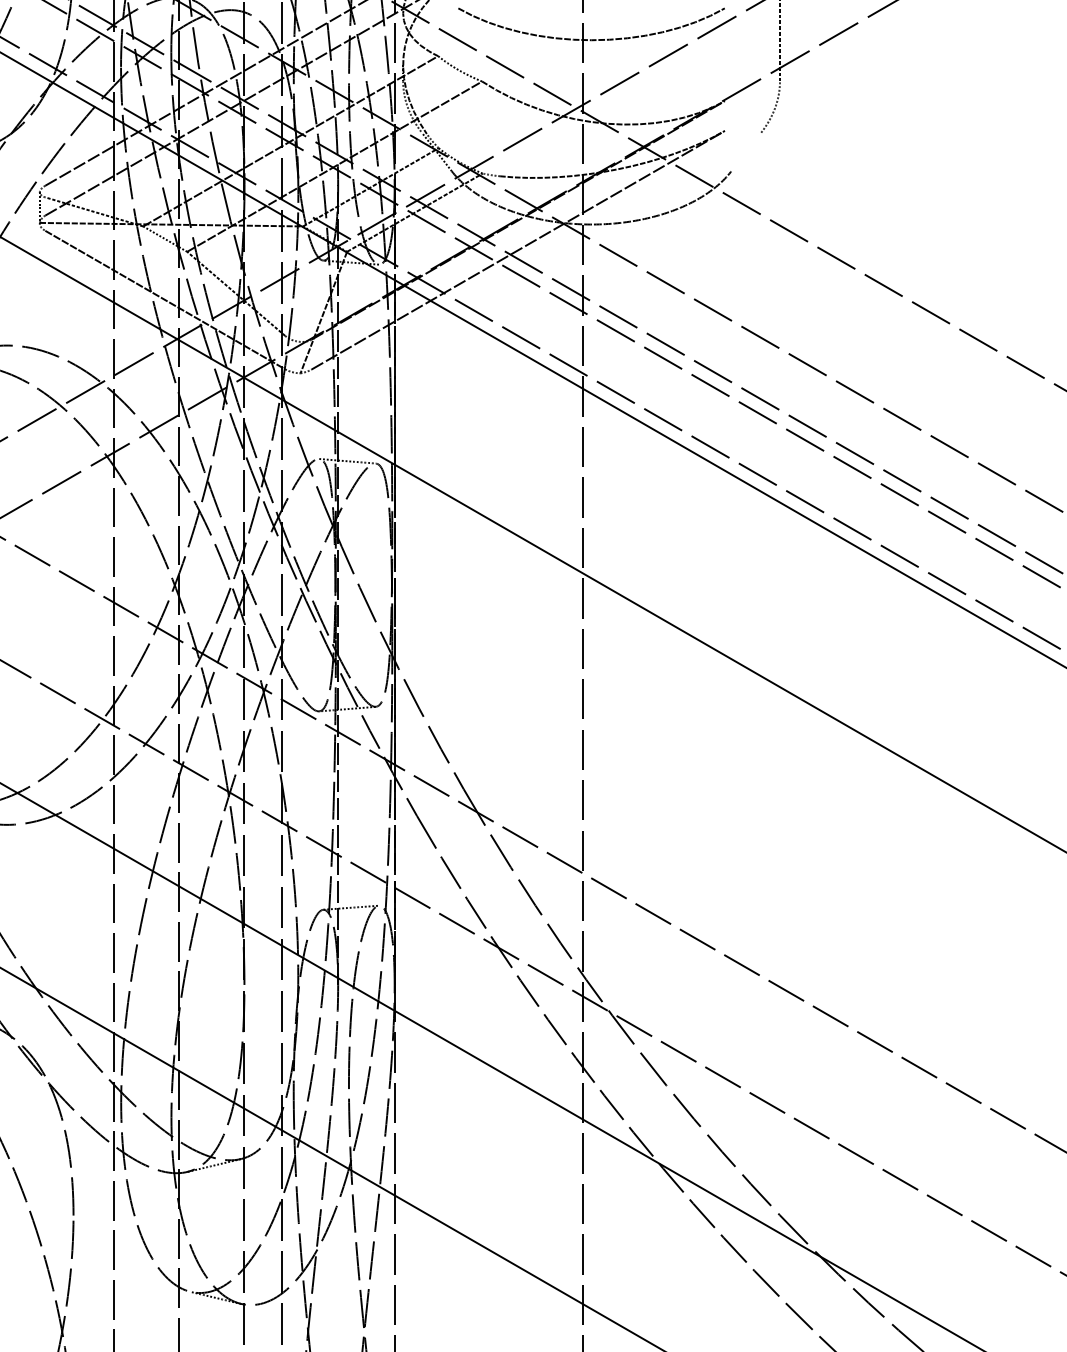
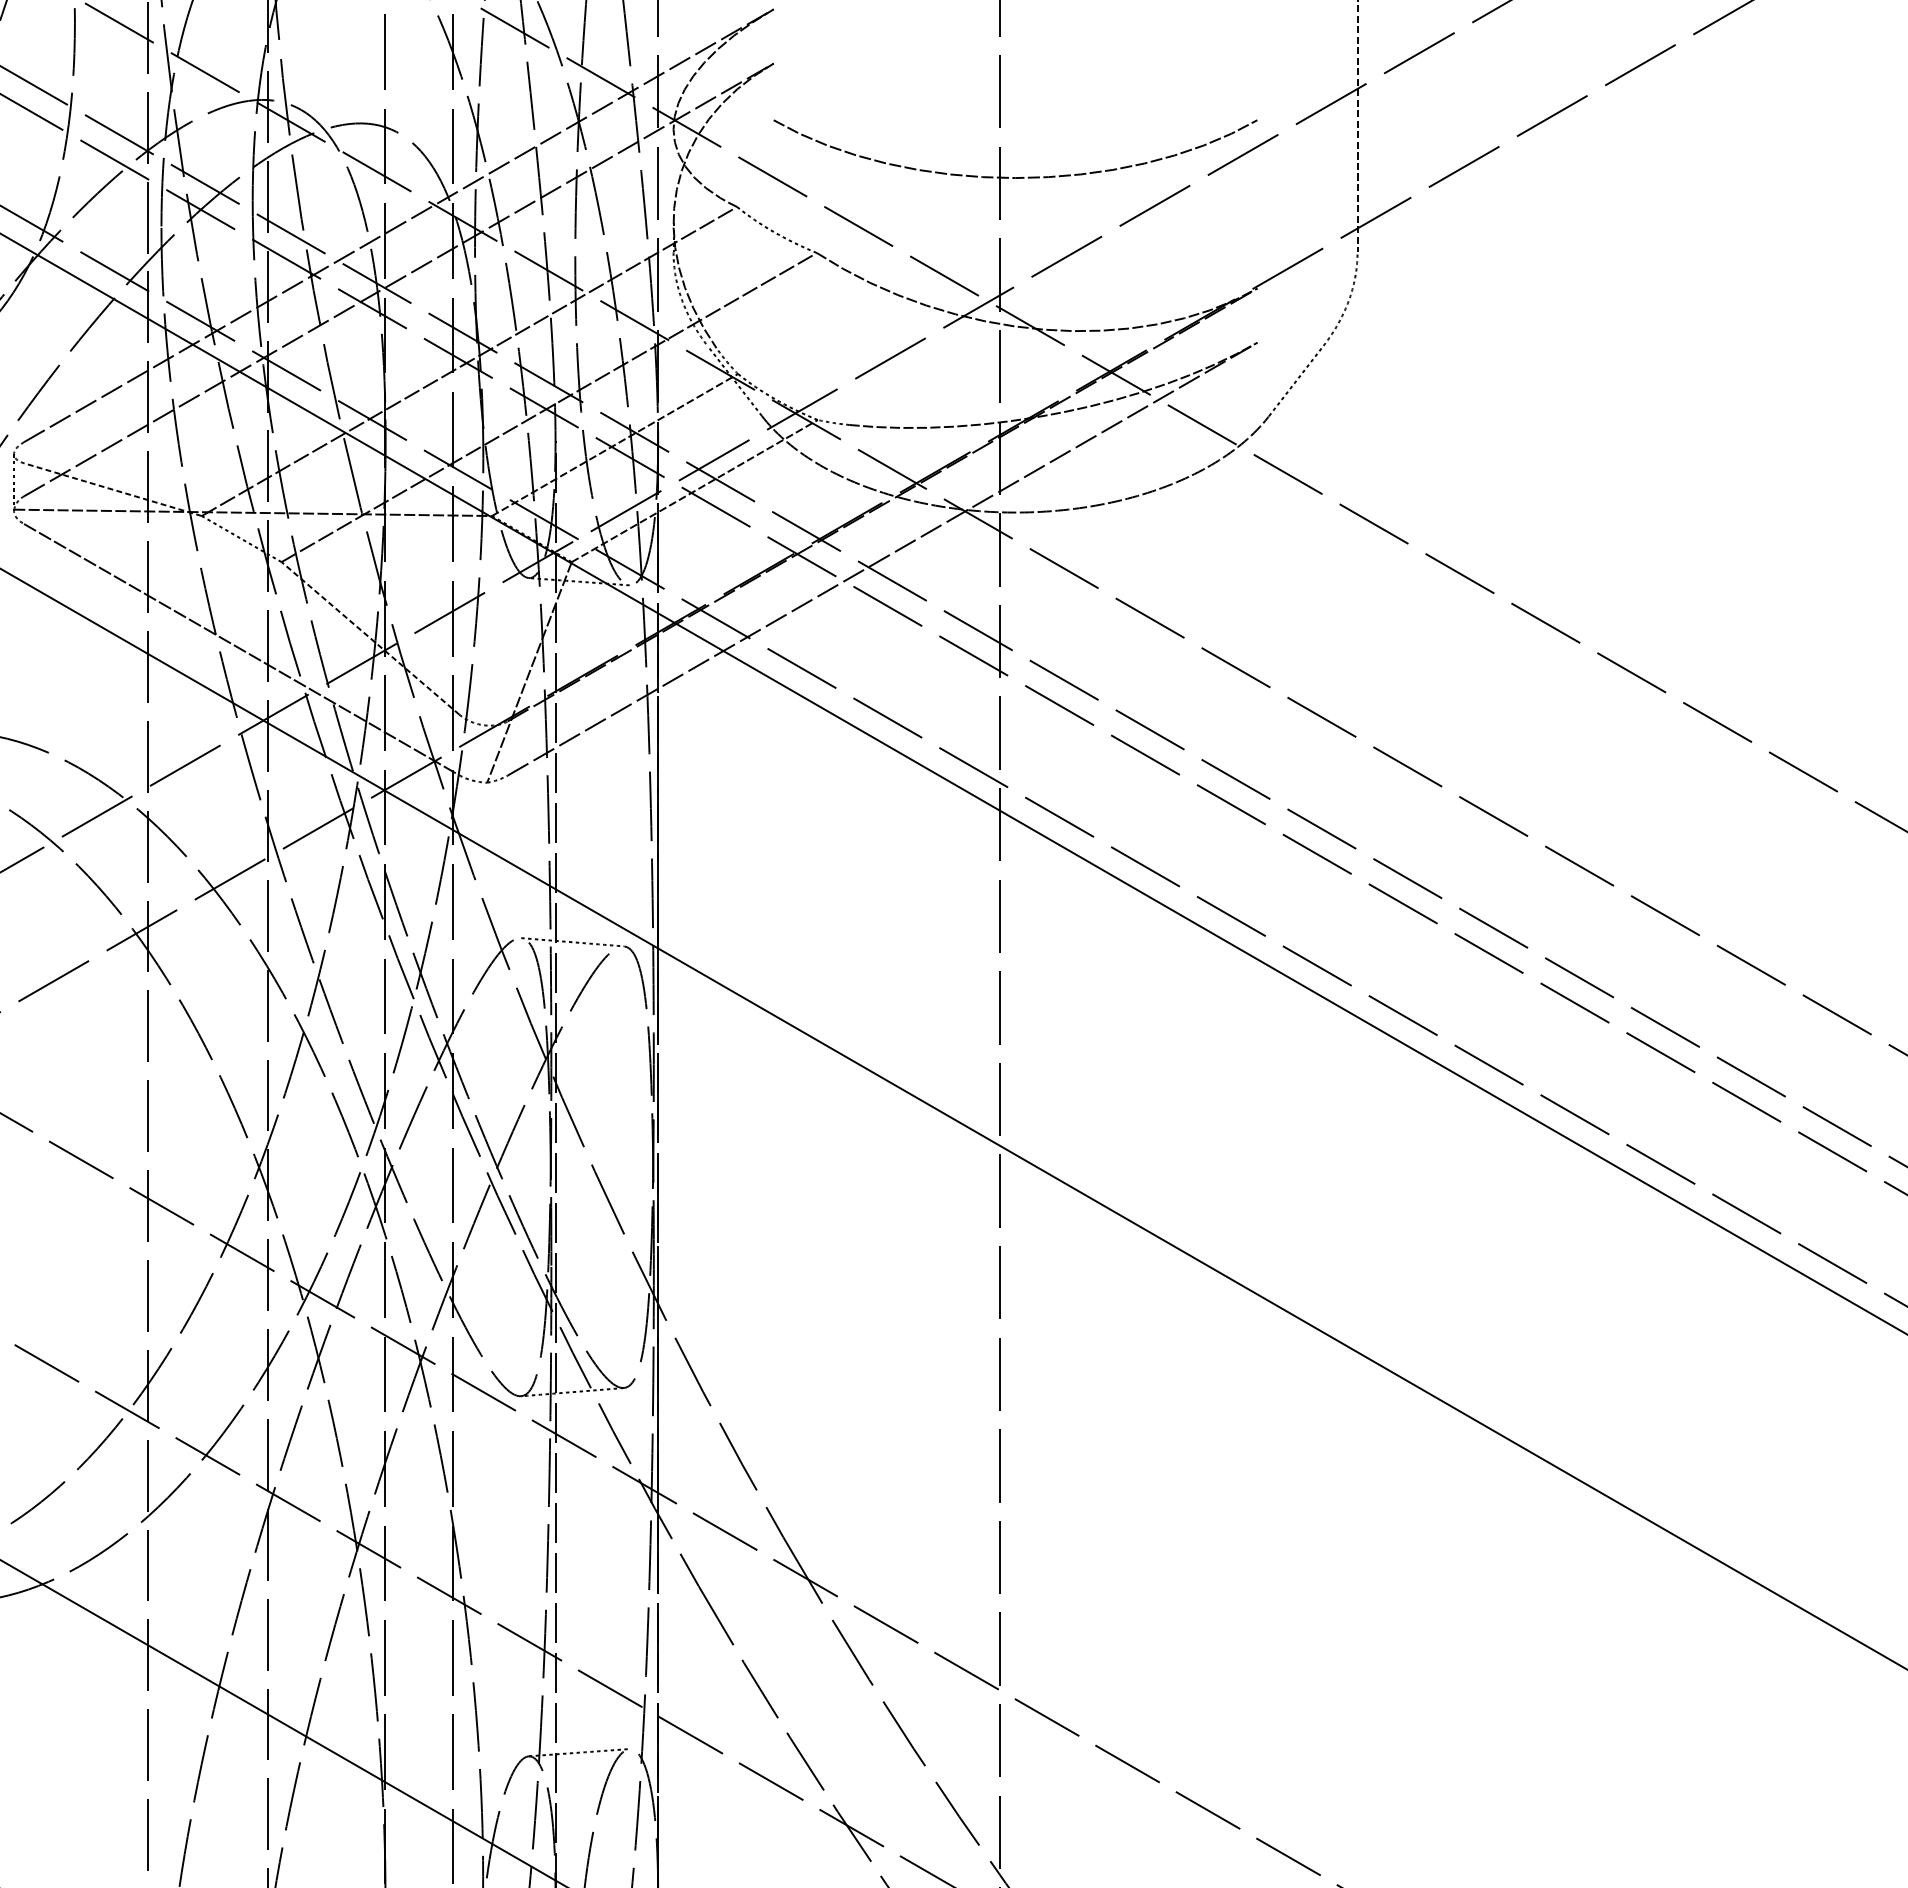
line: (746, 151) -> (1296, 379), added

